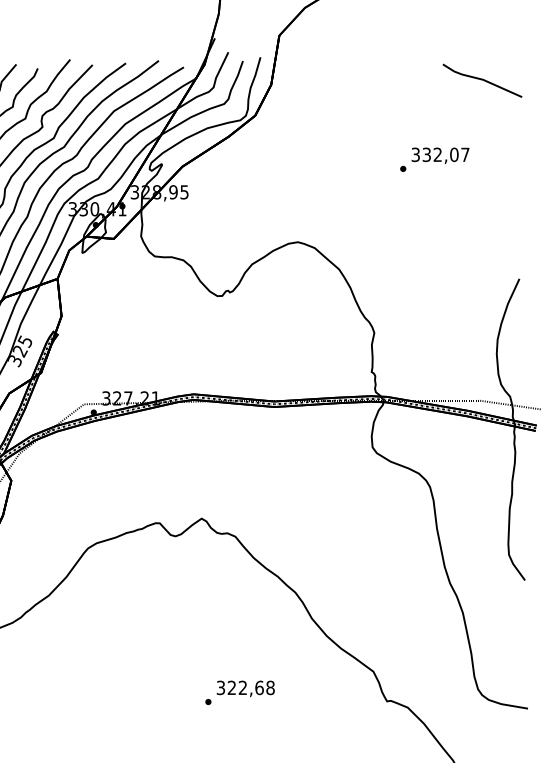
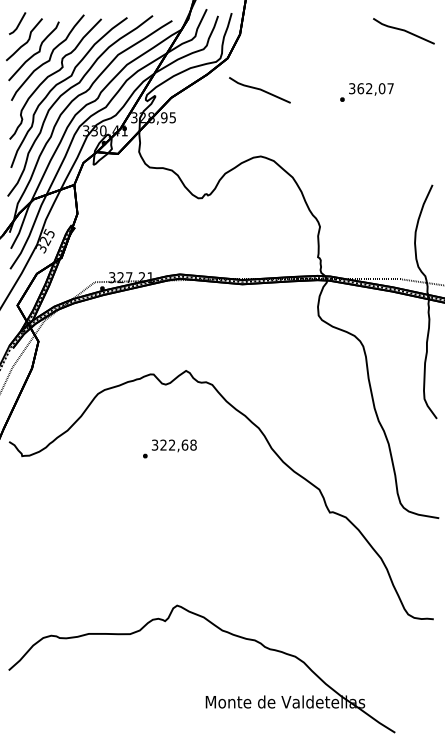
text: (426, 154) -> (360, 88), 332,07 -> 362,07
line: (296, 157) -> (259, 90), added
text: (239, 692) -> (169, 448), moved

